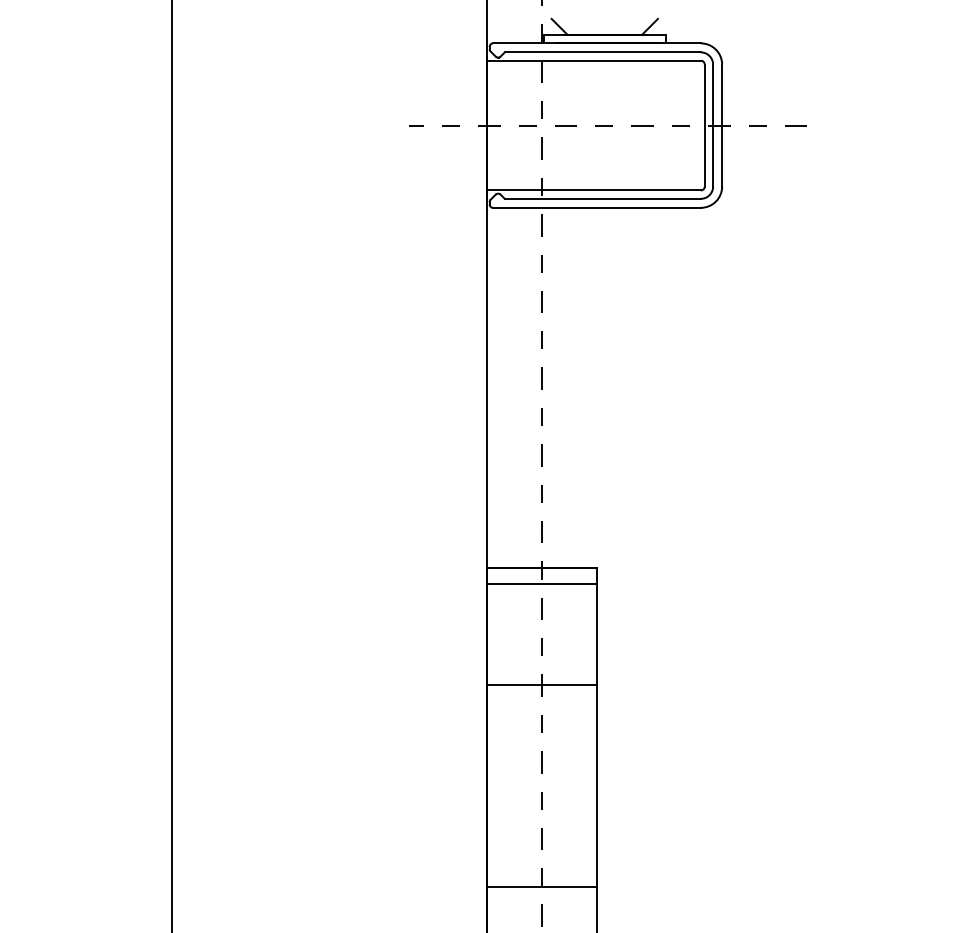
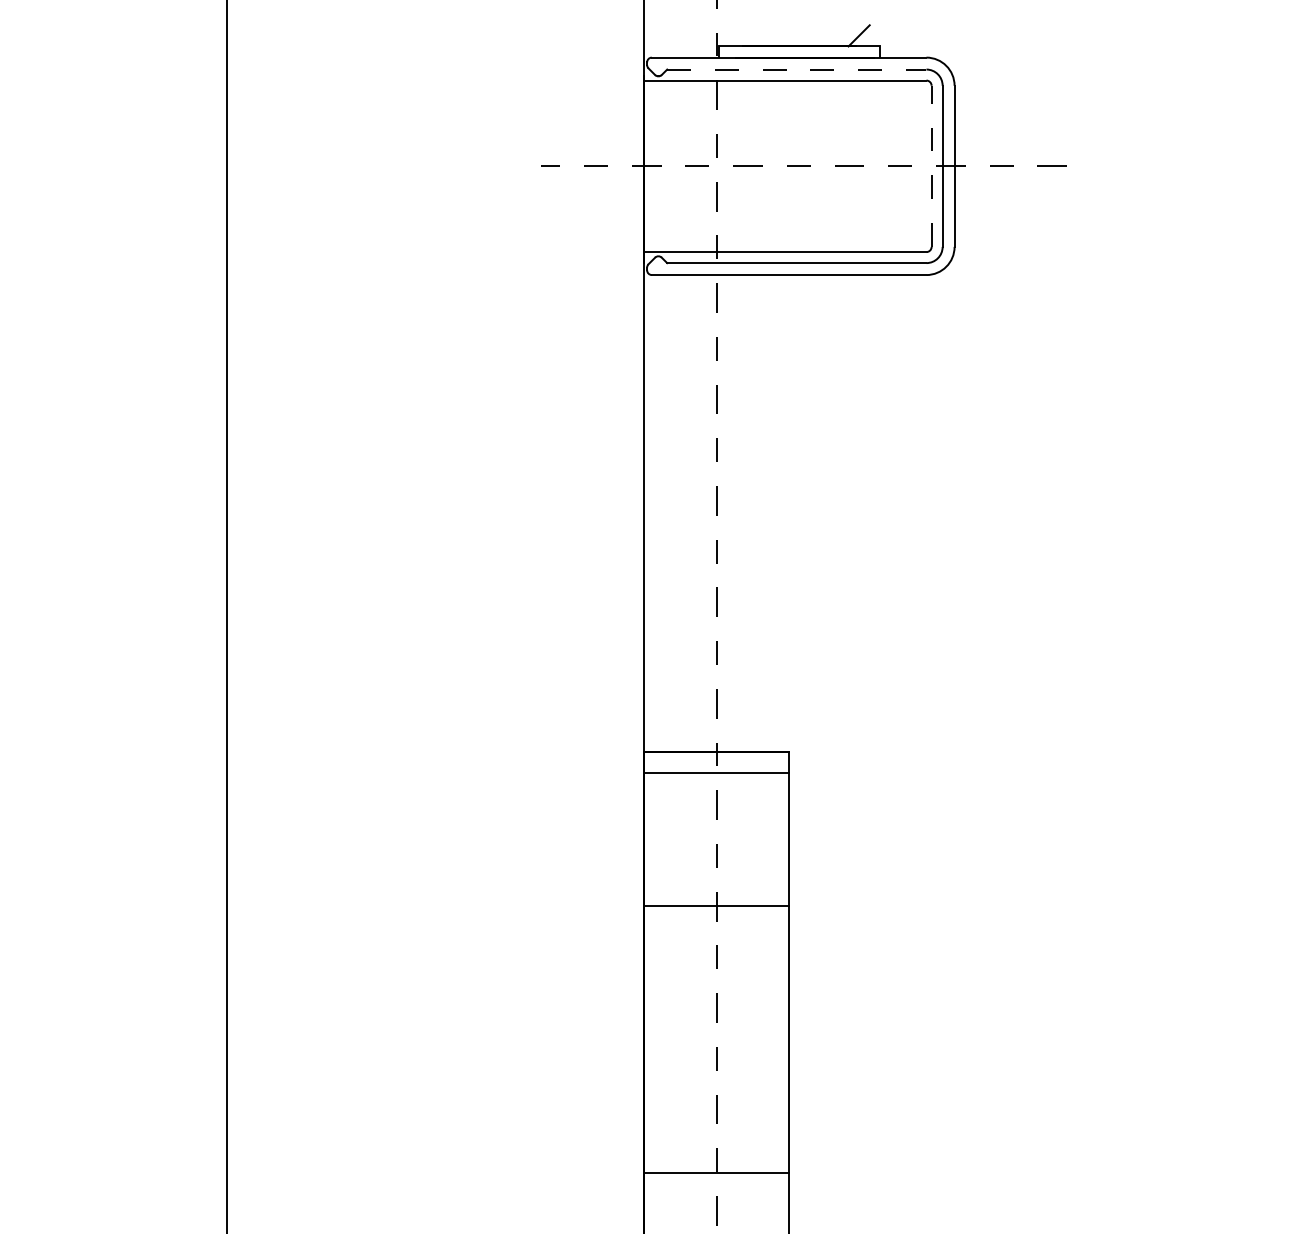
line: (559, 26) -> (739, 35), removed
line: (602, 52) -> (796, 69), solid -> dashed
line: (704, 125) -> (931, 166), solid -> dashed

